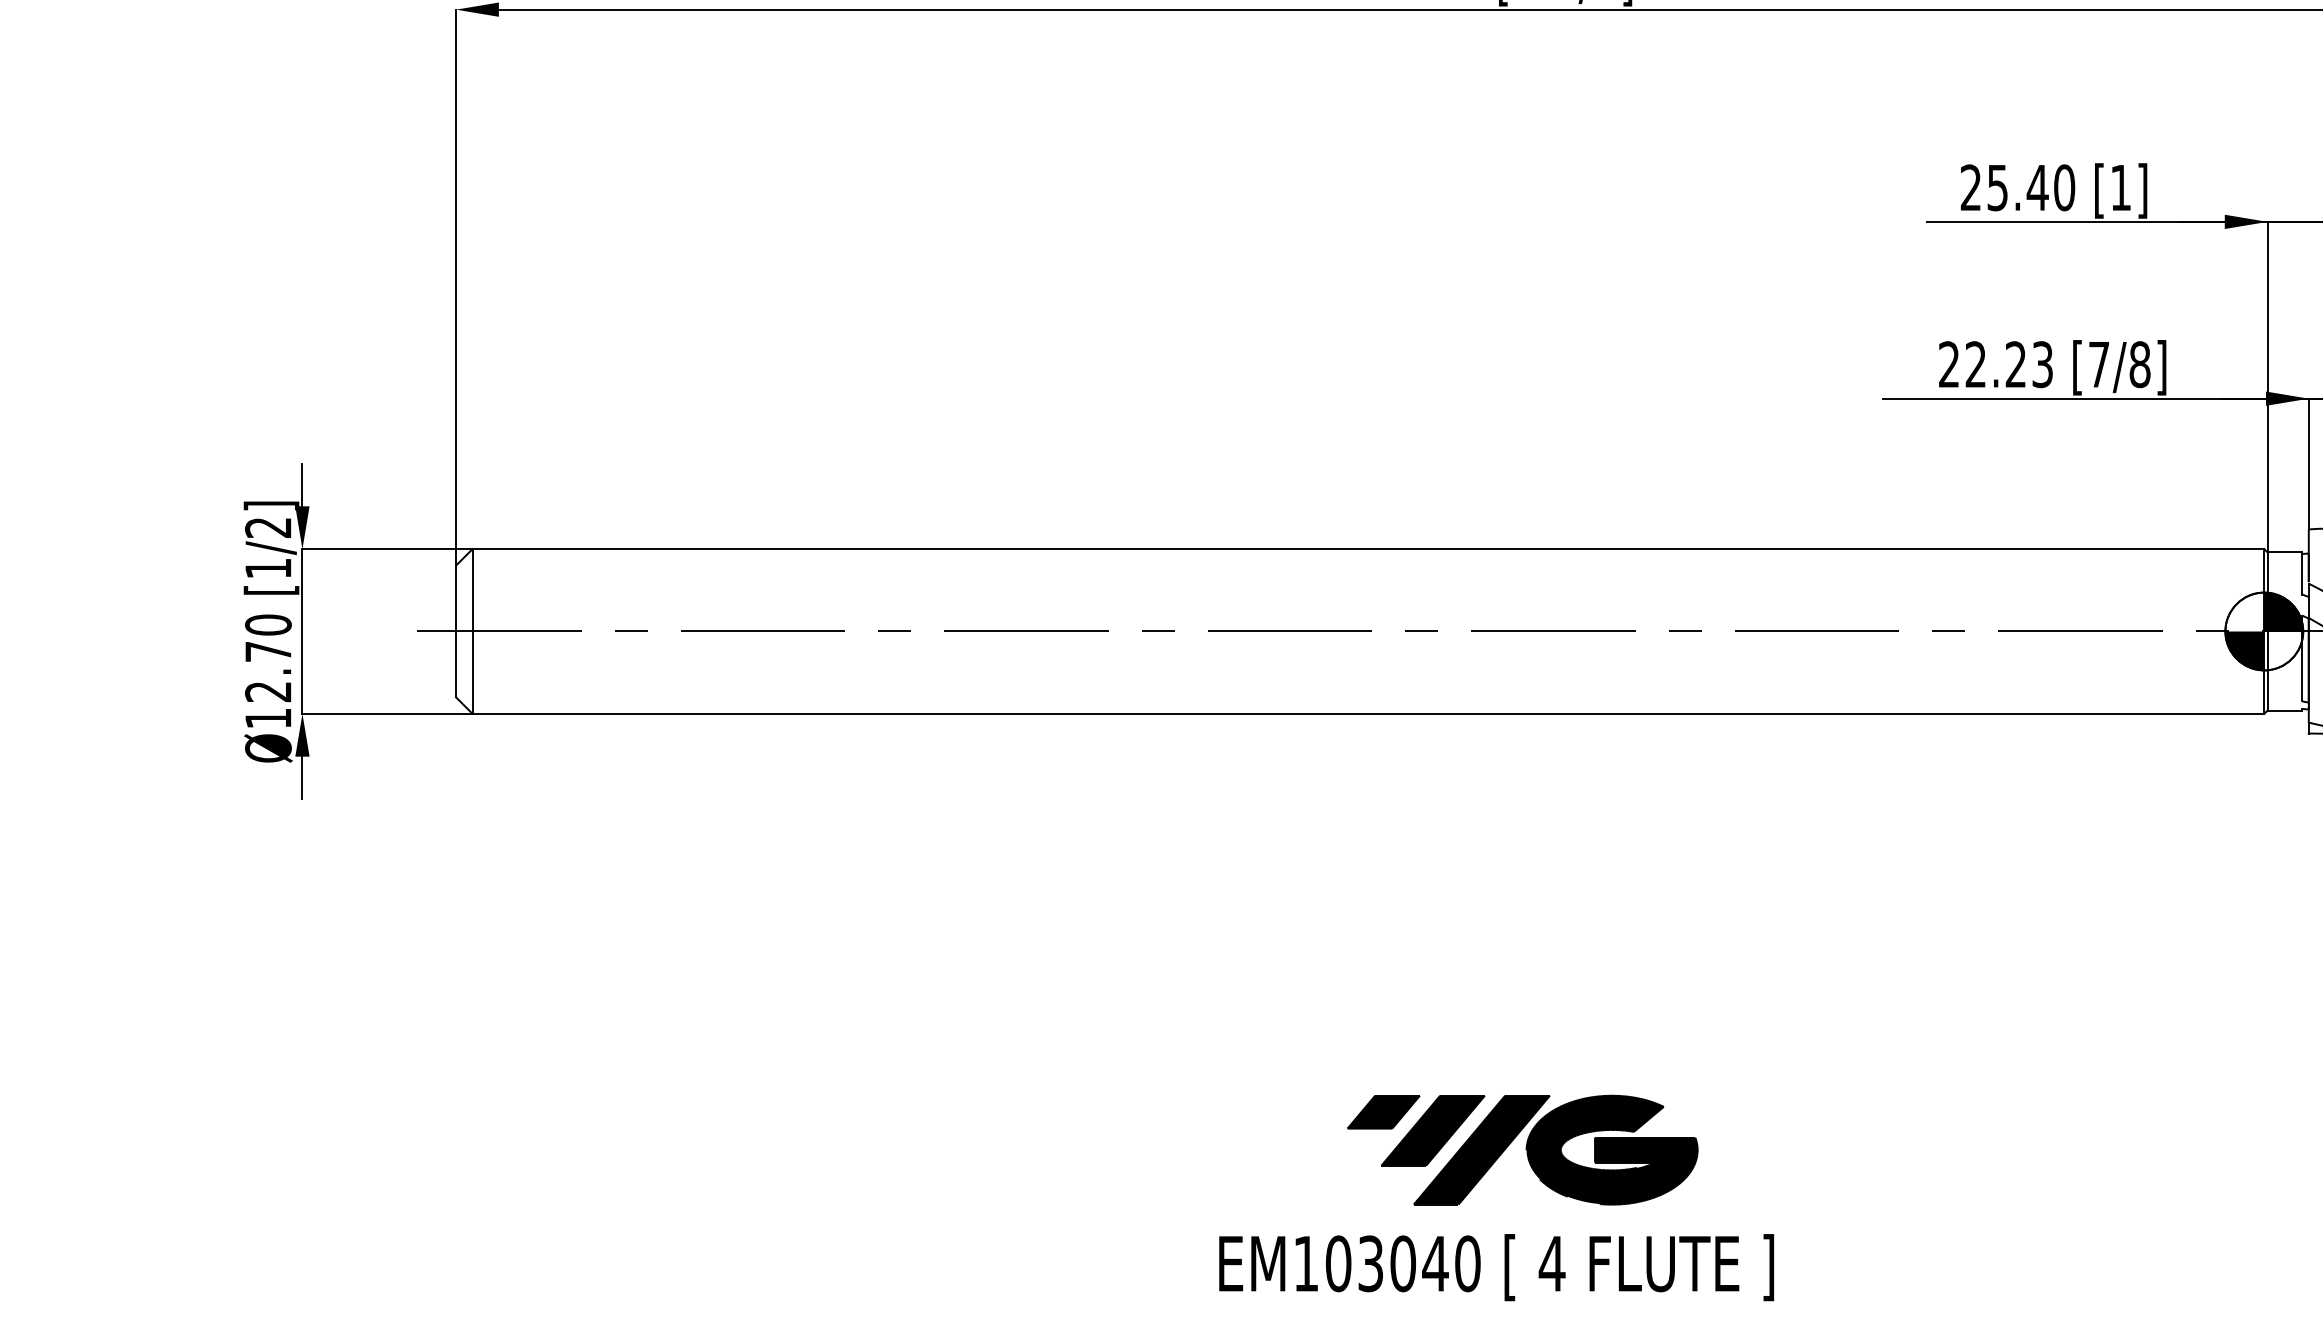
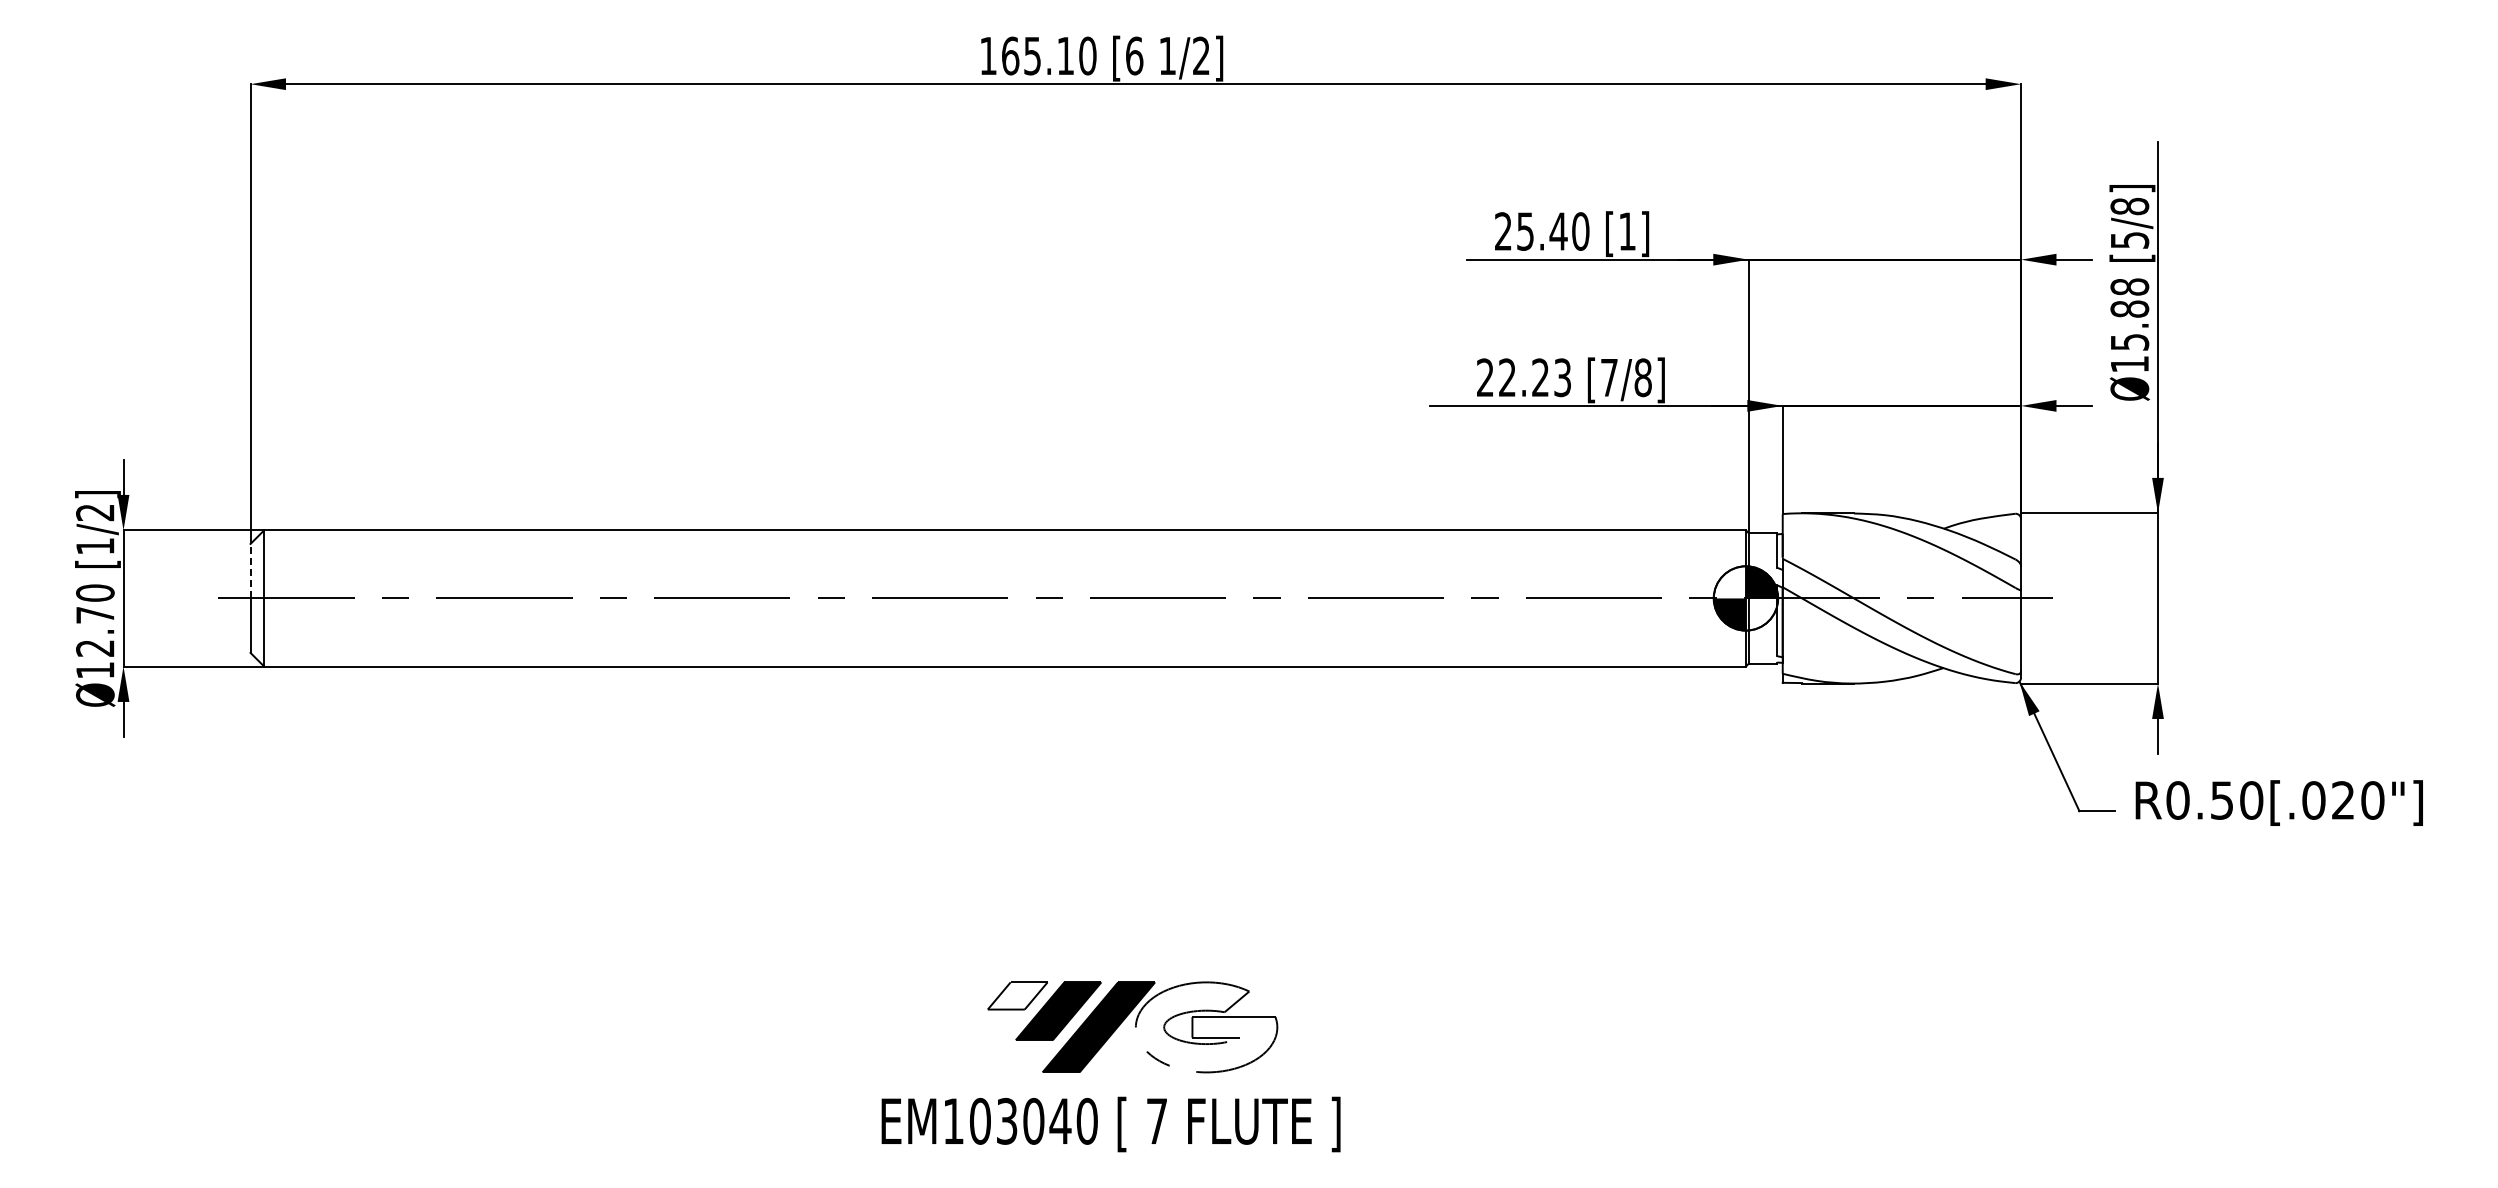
line: (456, 597) -> (250, 570), solid -> dashed
fill: (1383, 1111) -> (1017, 995), removed
fill: (1611, 1150) -> (1206, 1027), removed
text: (1551, 1262) -> (1156, 1120), 4 -> 7

